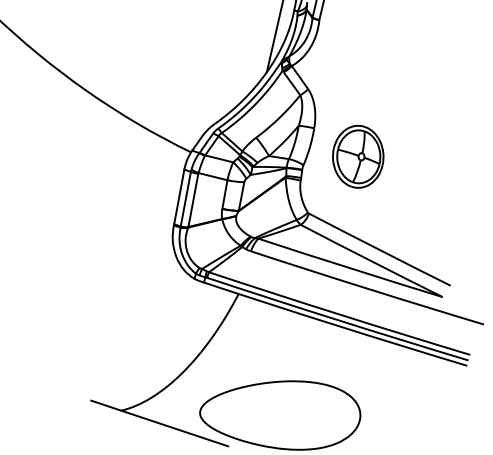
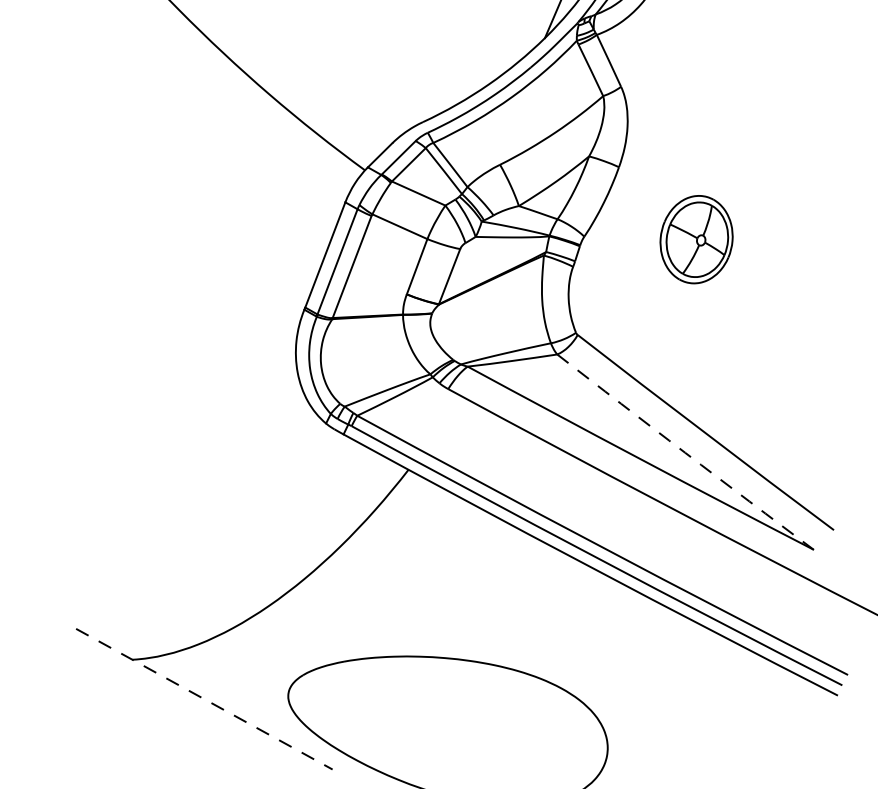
part: (358, 156) -> (697, 239), size x0.7
arc: (371, 261) -> (684, 453), solid -> dashed
line: (160, 423) -> (205, 699), solid -> dashed

